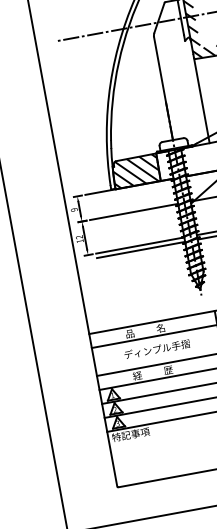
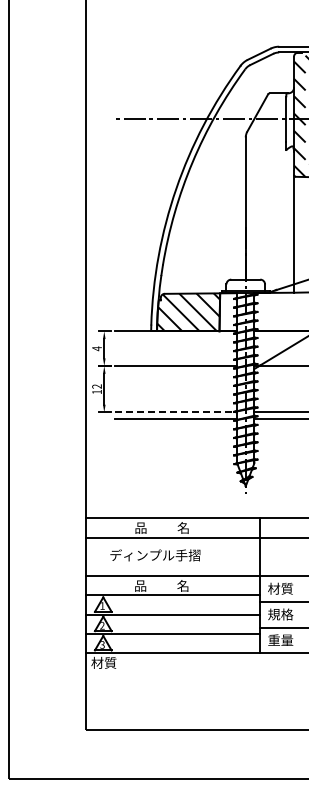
text: (74, 209) -> (96, 348), 9 -> 4
line: (140, 245) -> (176, 412), solid -> dashed
text: (157, 349) -> (155, 555), moved
text: (152, 372) -> (161, 585), 経          歴 -> 品          名
text: (130, 434) -> (116, 662), 特記事項 -> 材質

